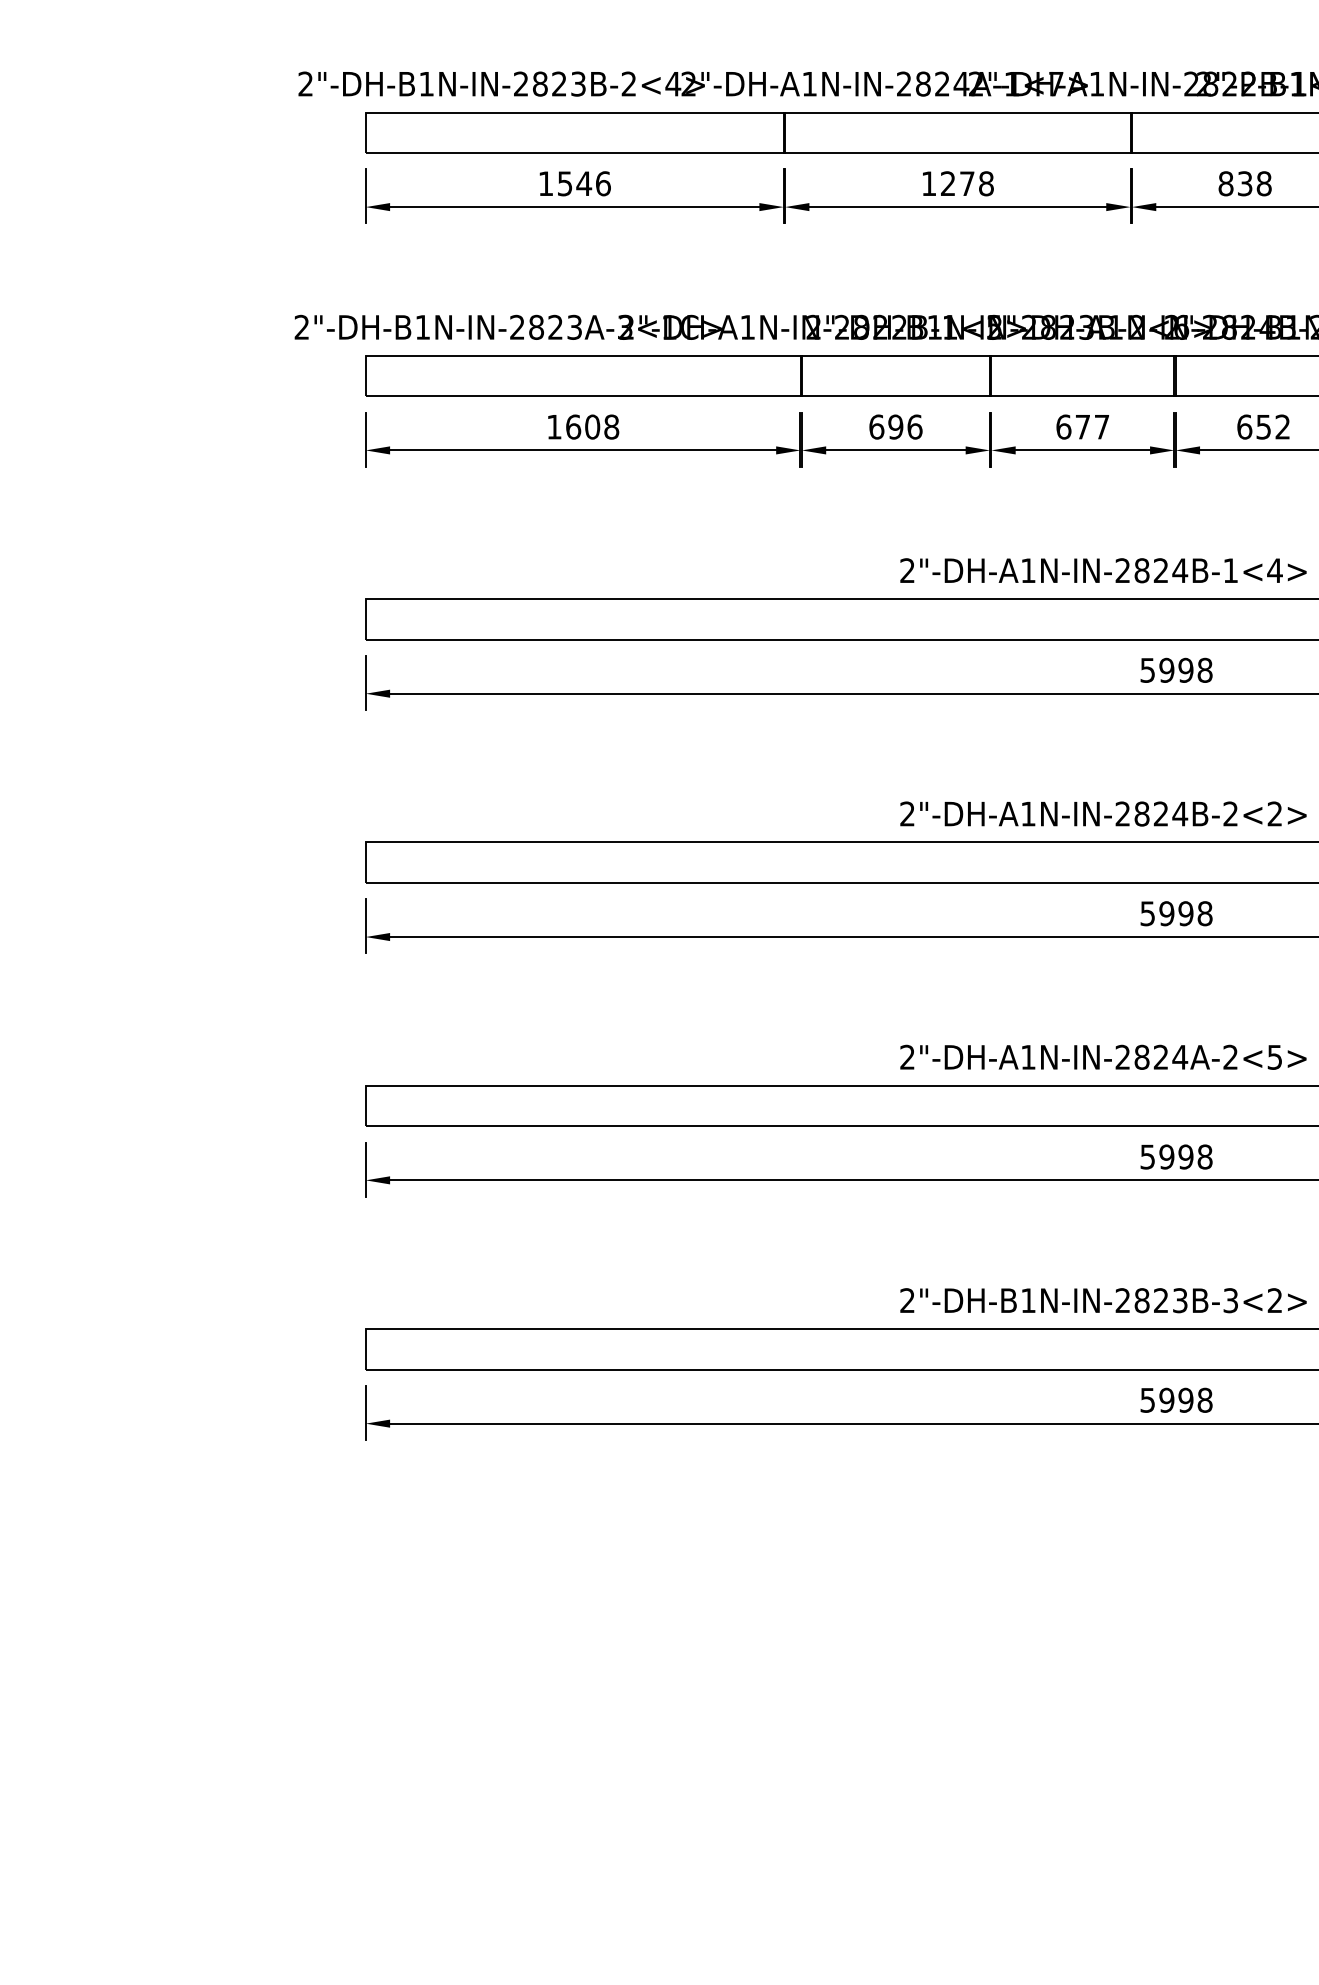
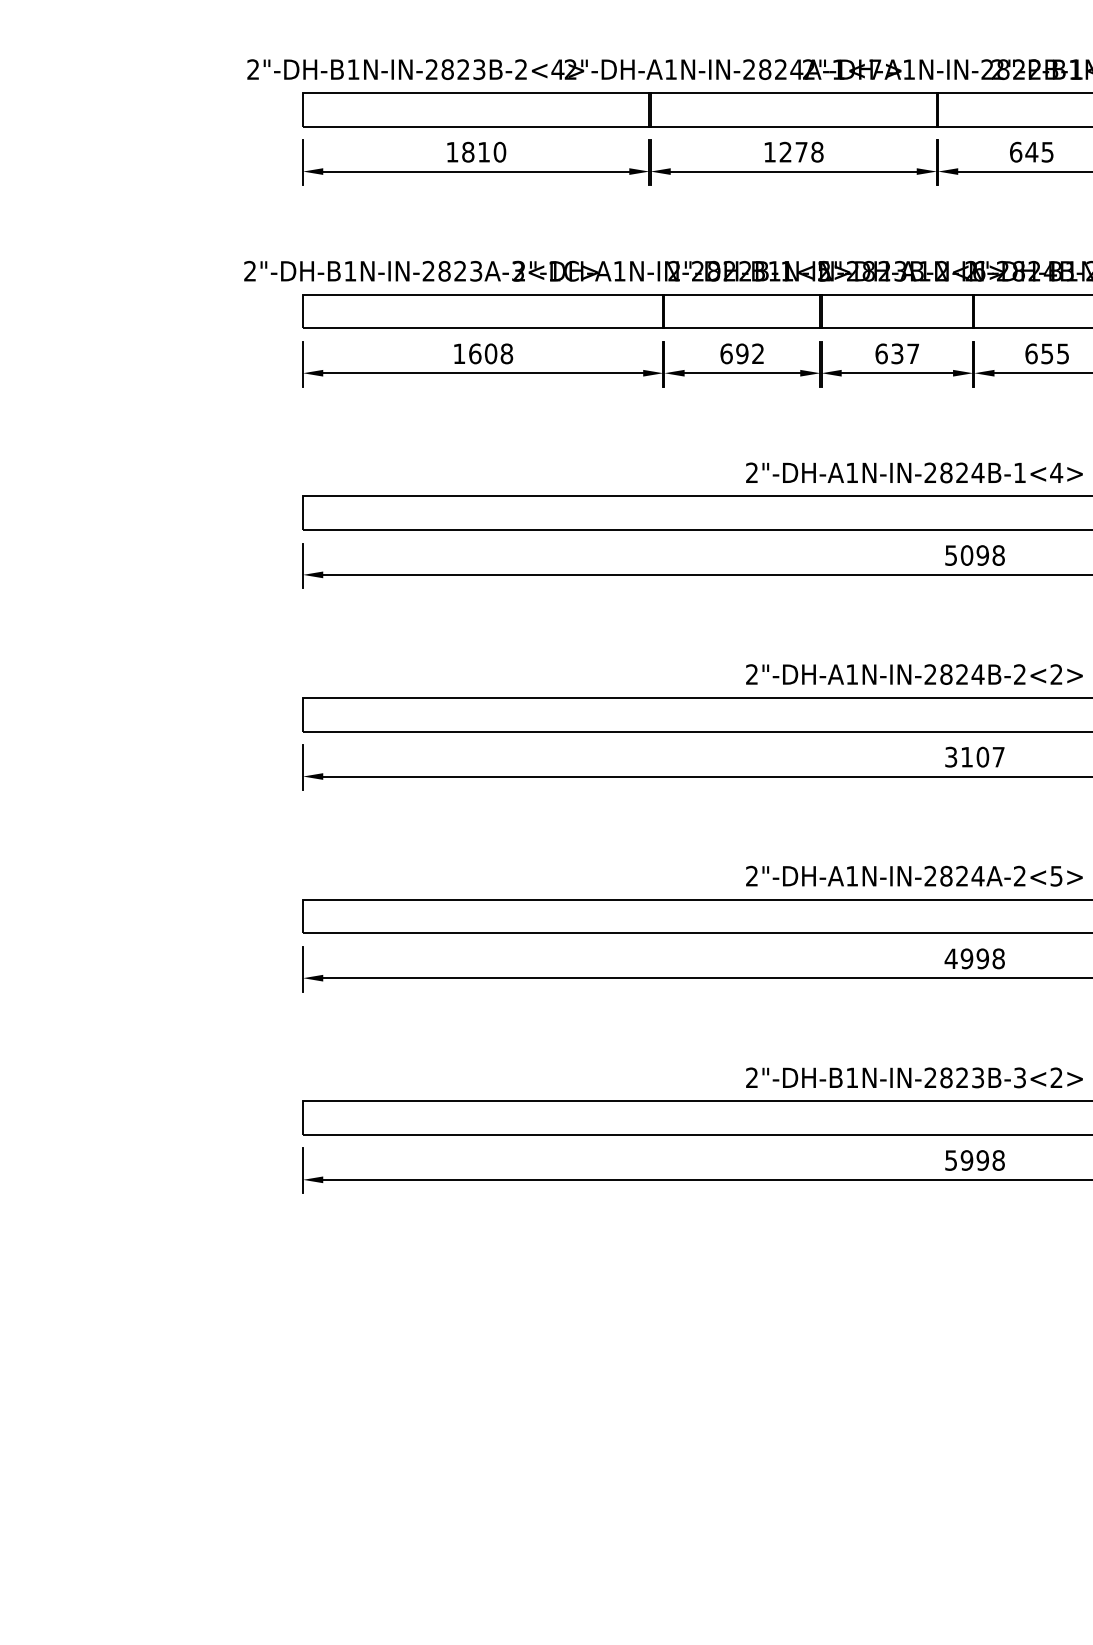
text: (584, 182) -> (484, 151), 1546 -> 1810
text: (1244, 182) -> (1031, 151), 838 -> 645
text: (915, 426) -> (758, 353), 696 -> 692
text: (1083, 426) -> (897, 353), 677 -> 637
text: (1282, 426) -> (1062, 353), 652 -> 655
text: (1166, 670) -> (966, 555), 5998 -> 5098
text: (1175, 912) -> (974, 756), 5998 -> 3107
text: (1146, 1156) -> (950, 958), 5998 -> 4998

